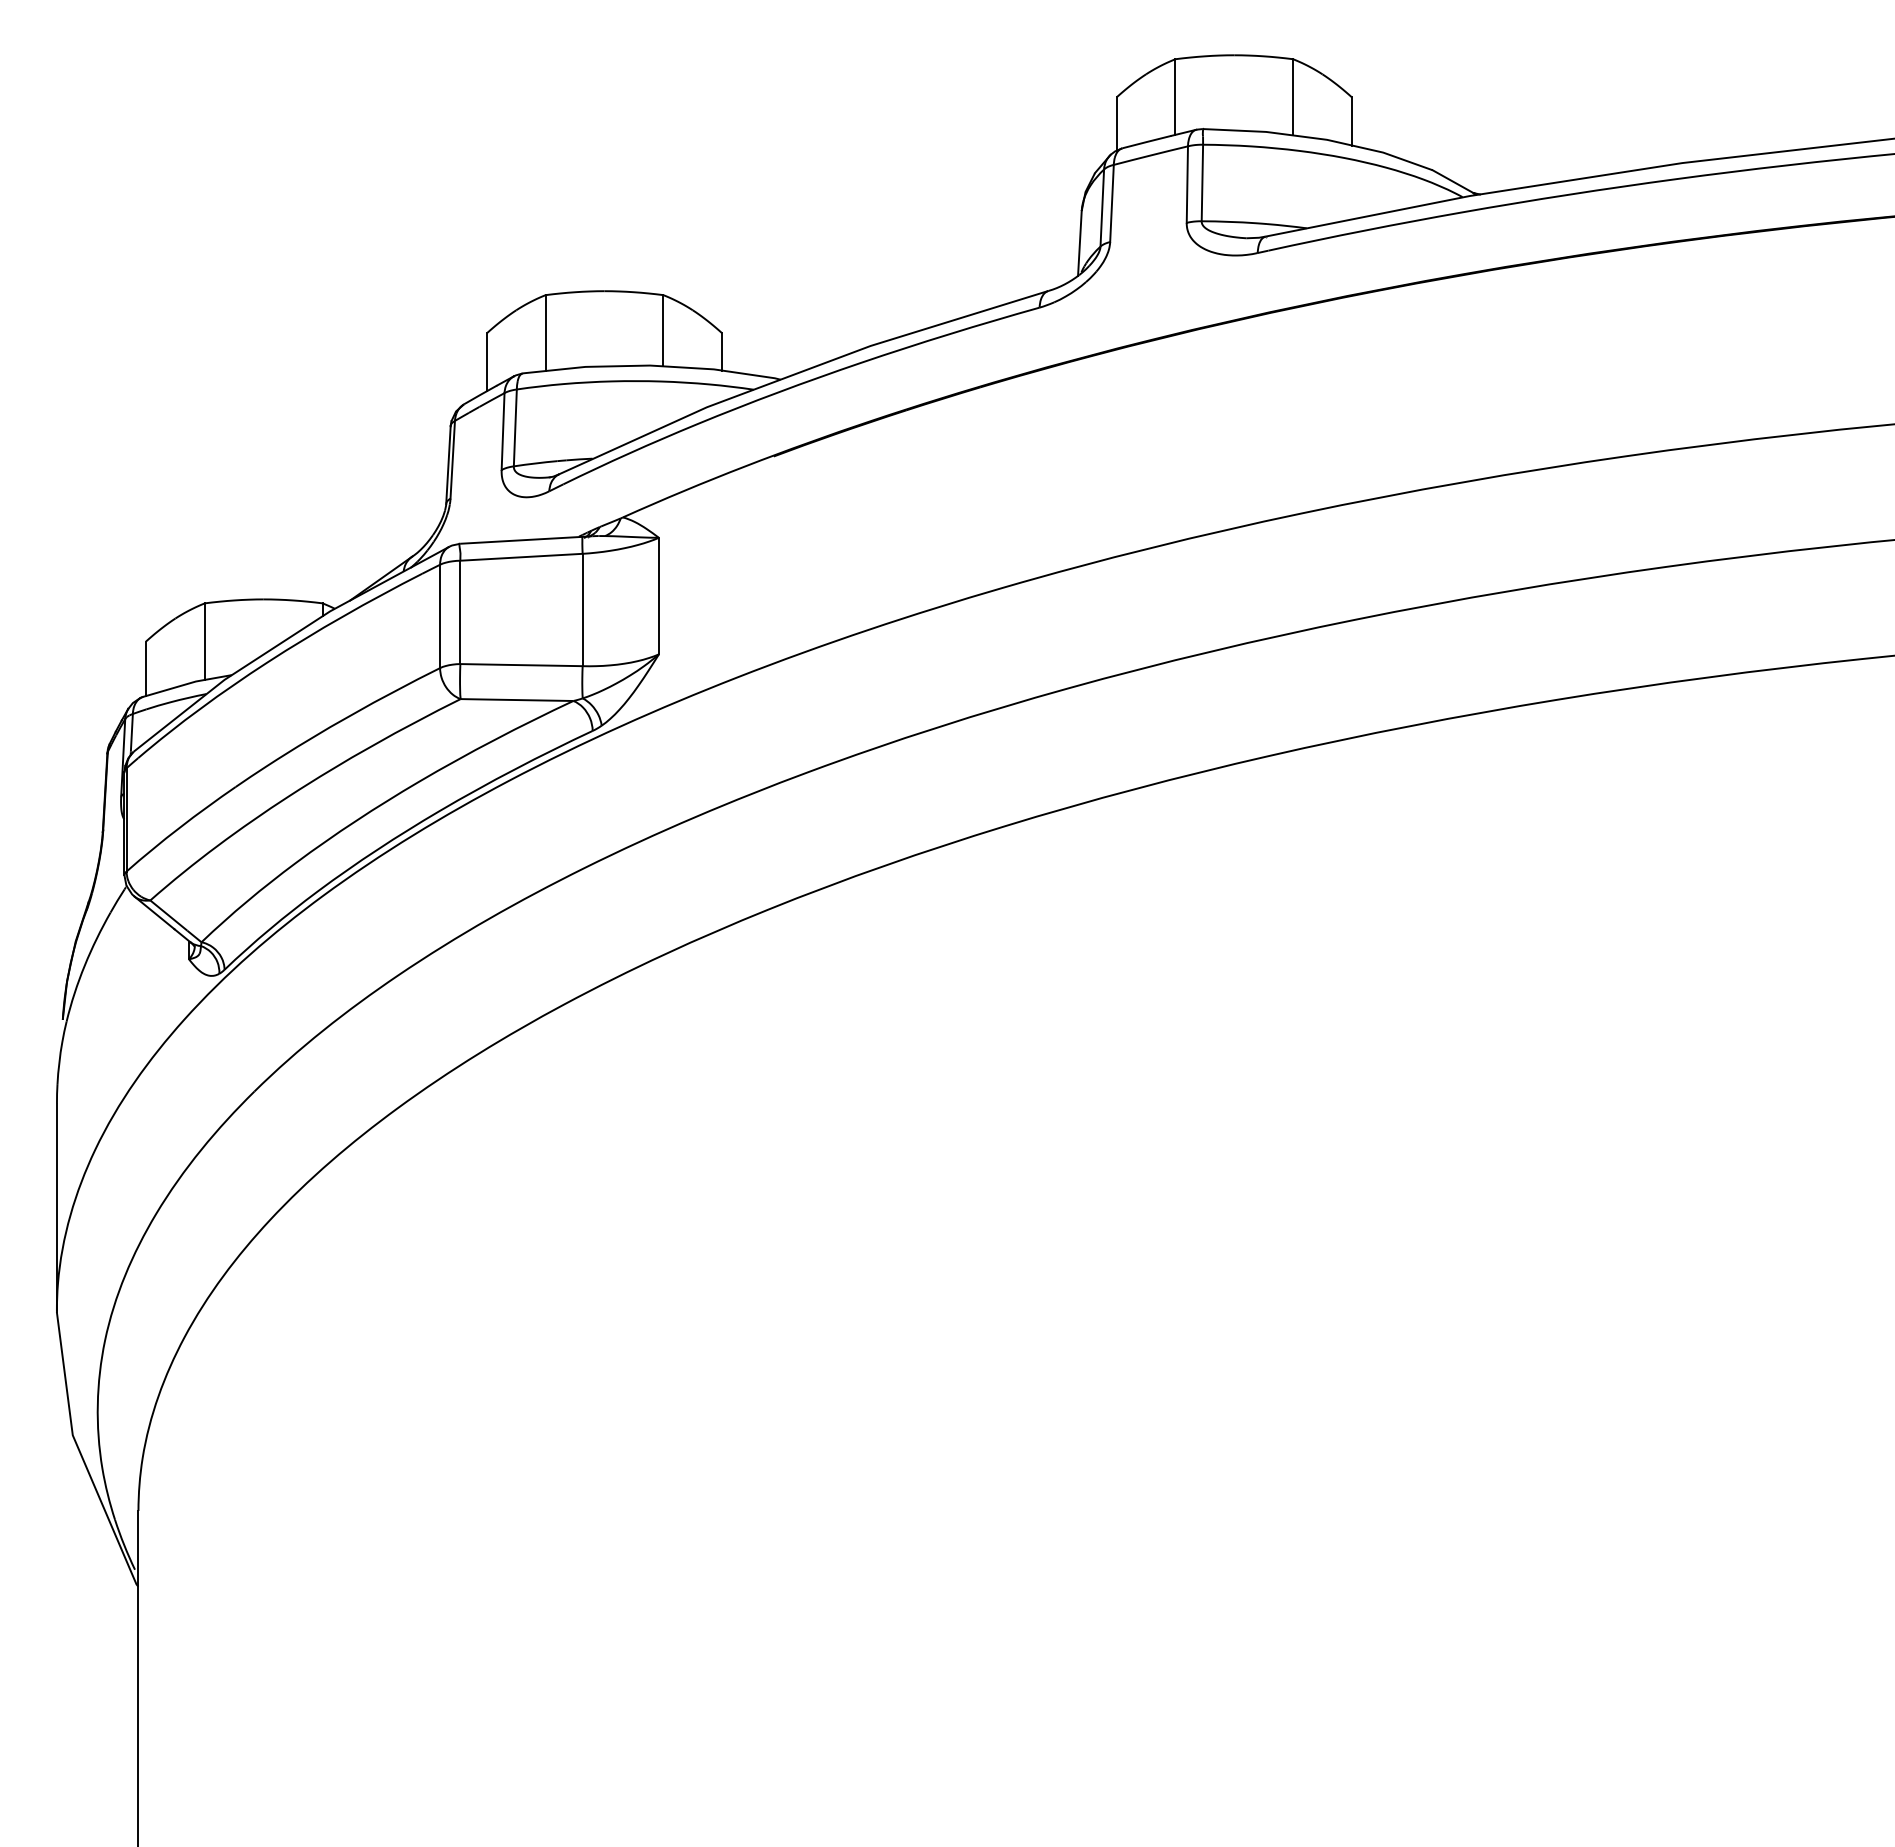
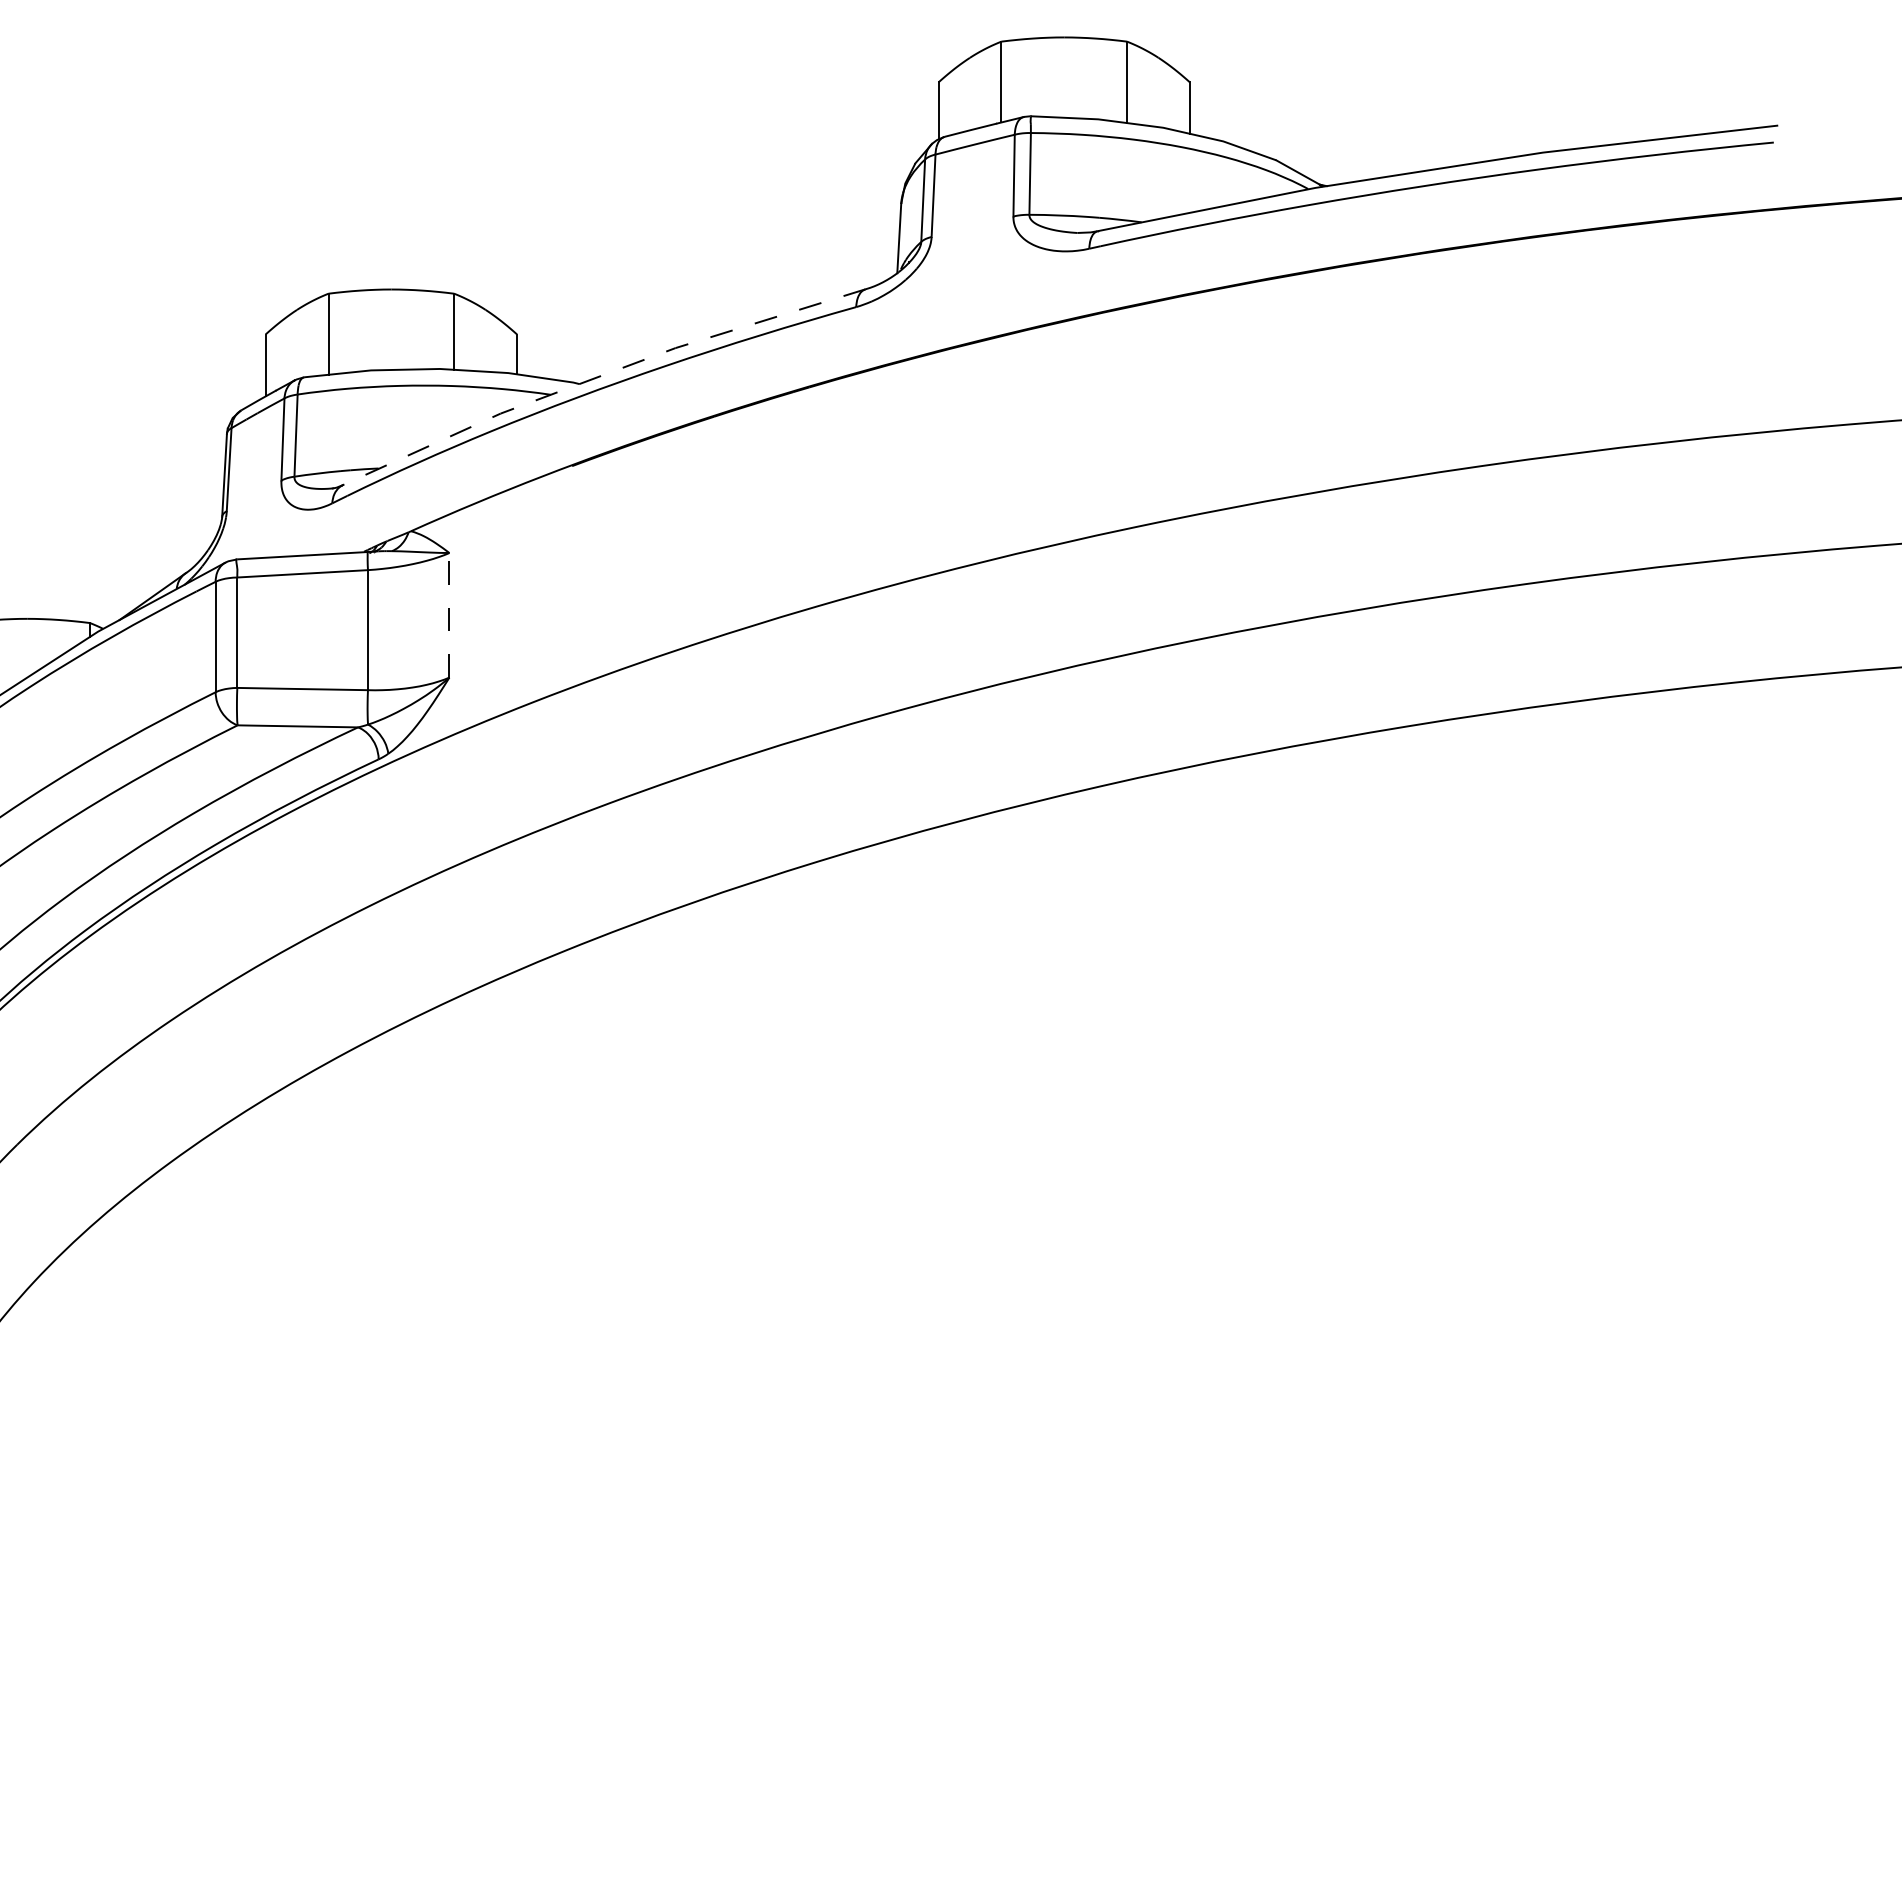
line: (799, 372) -> (599, 376), solid -> dashed
line: (658, 595) -> (449, 614), solid -> dashed

